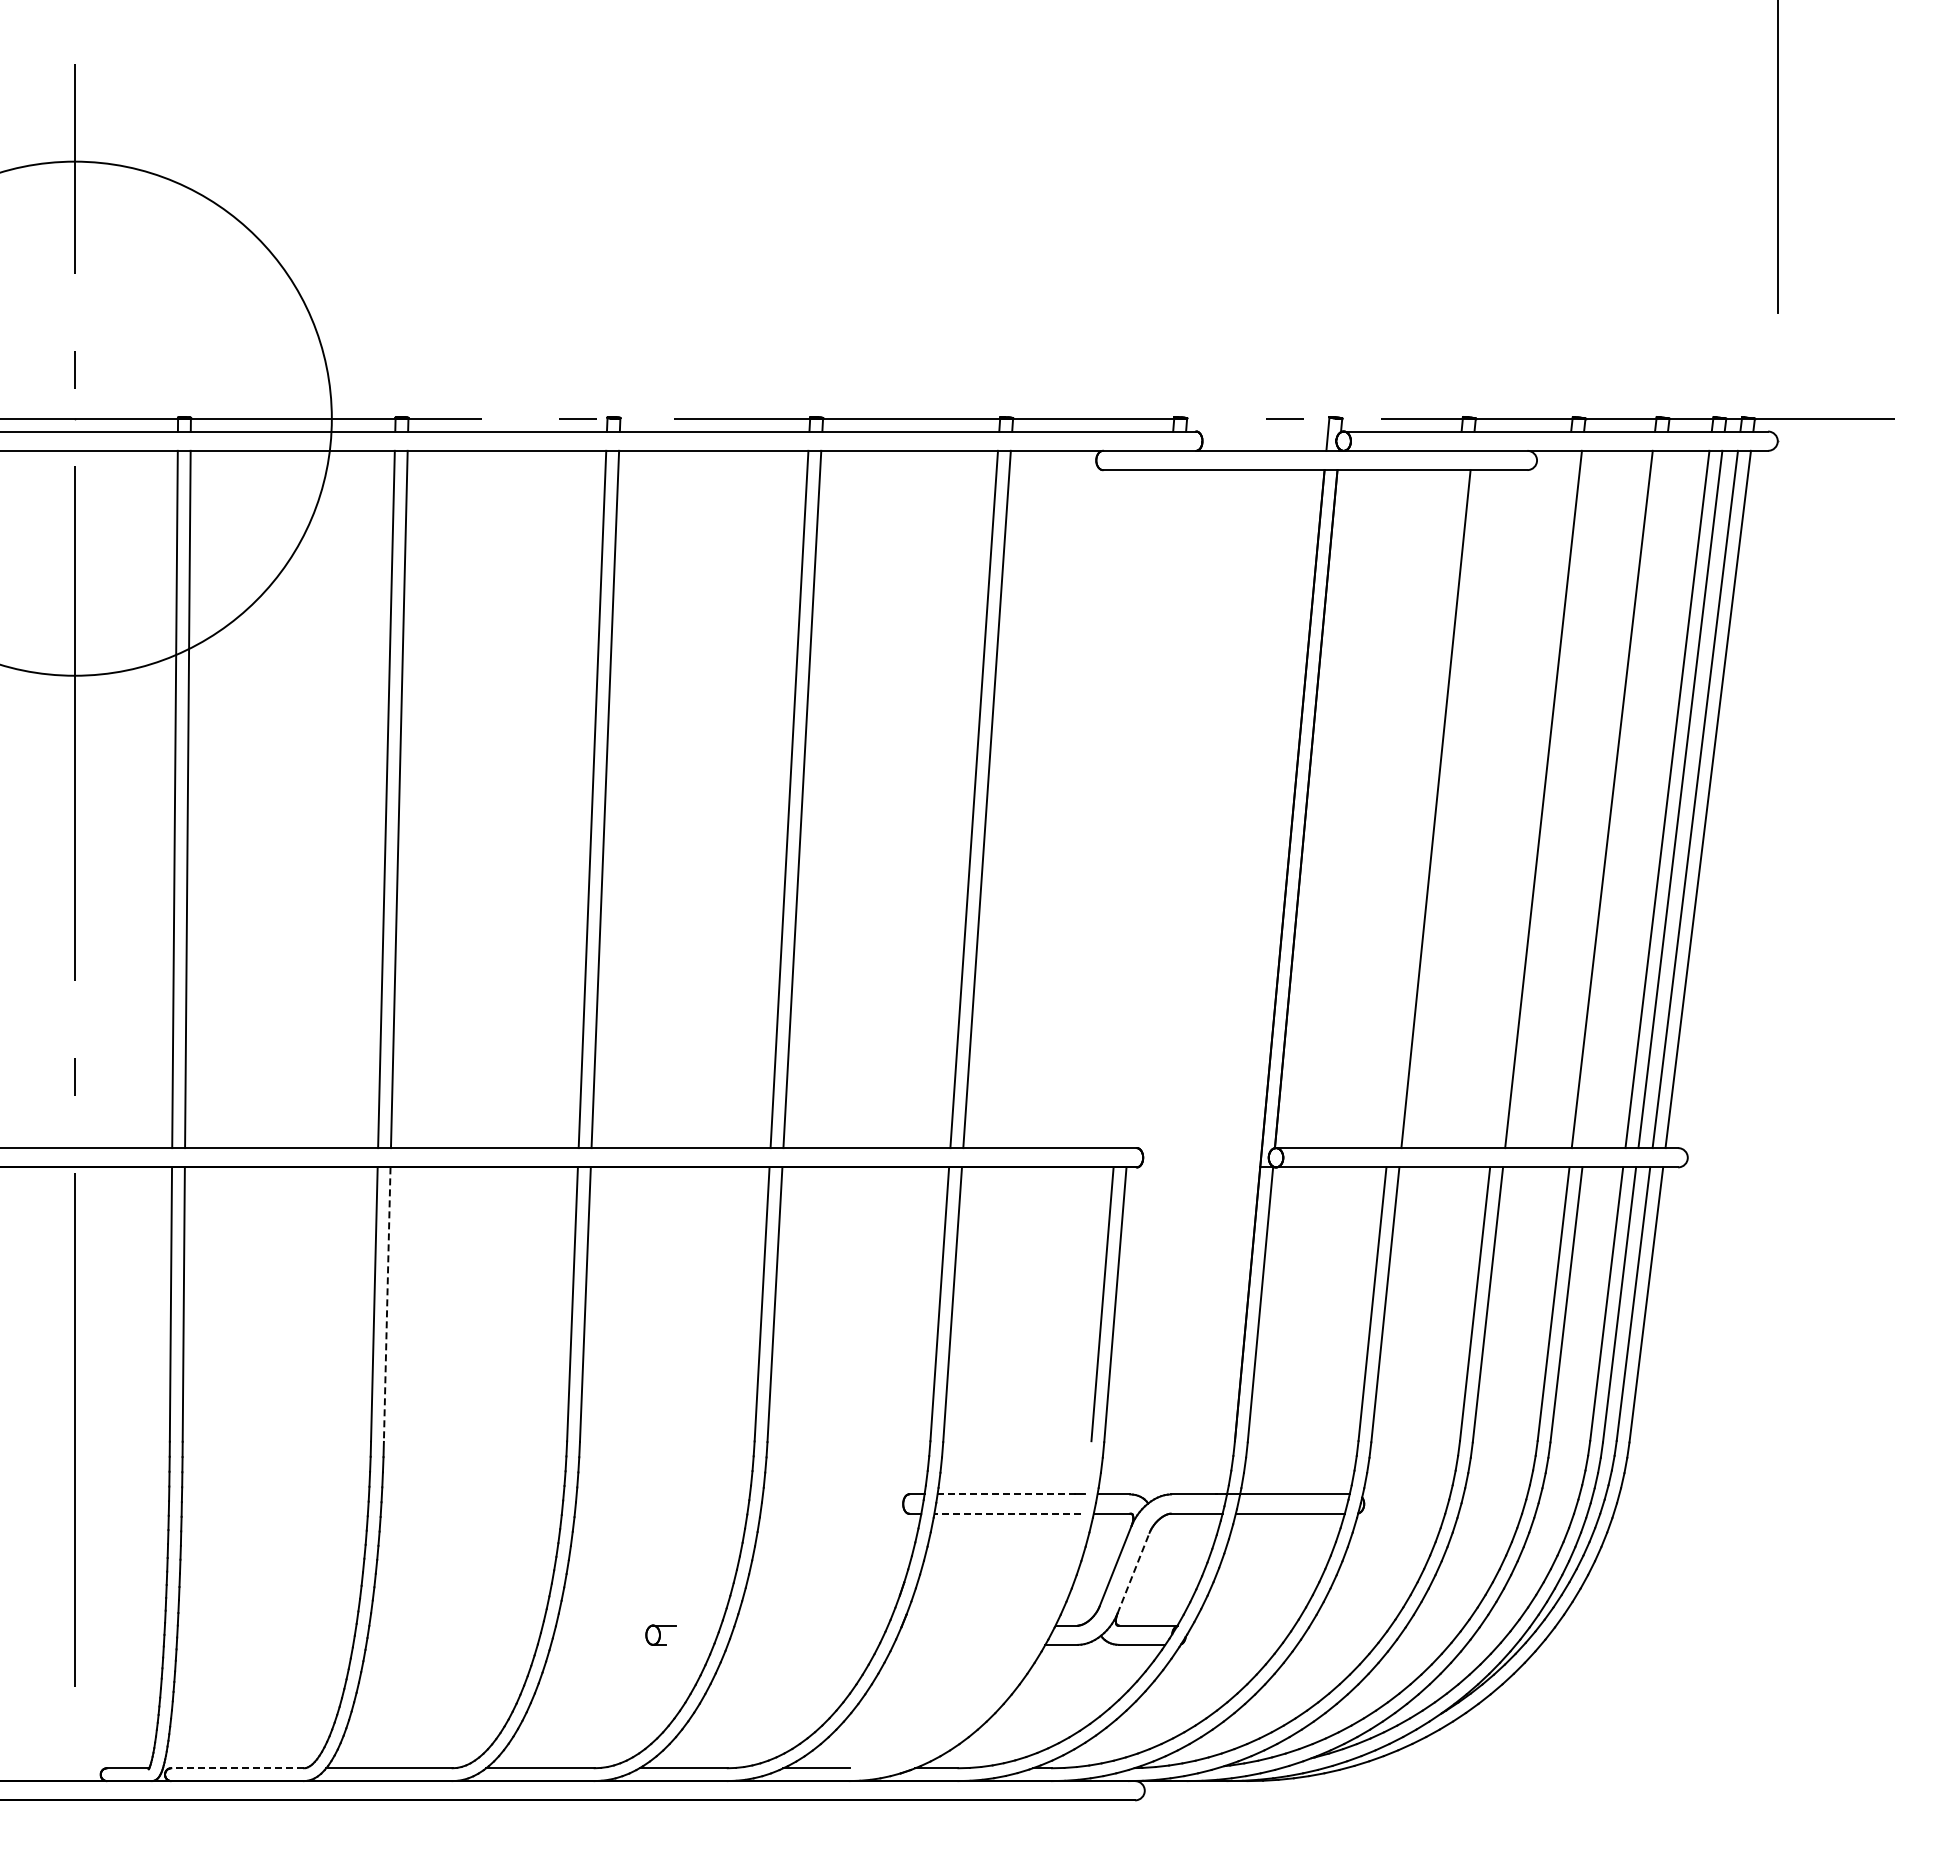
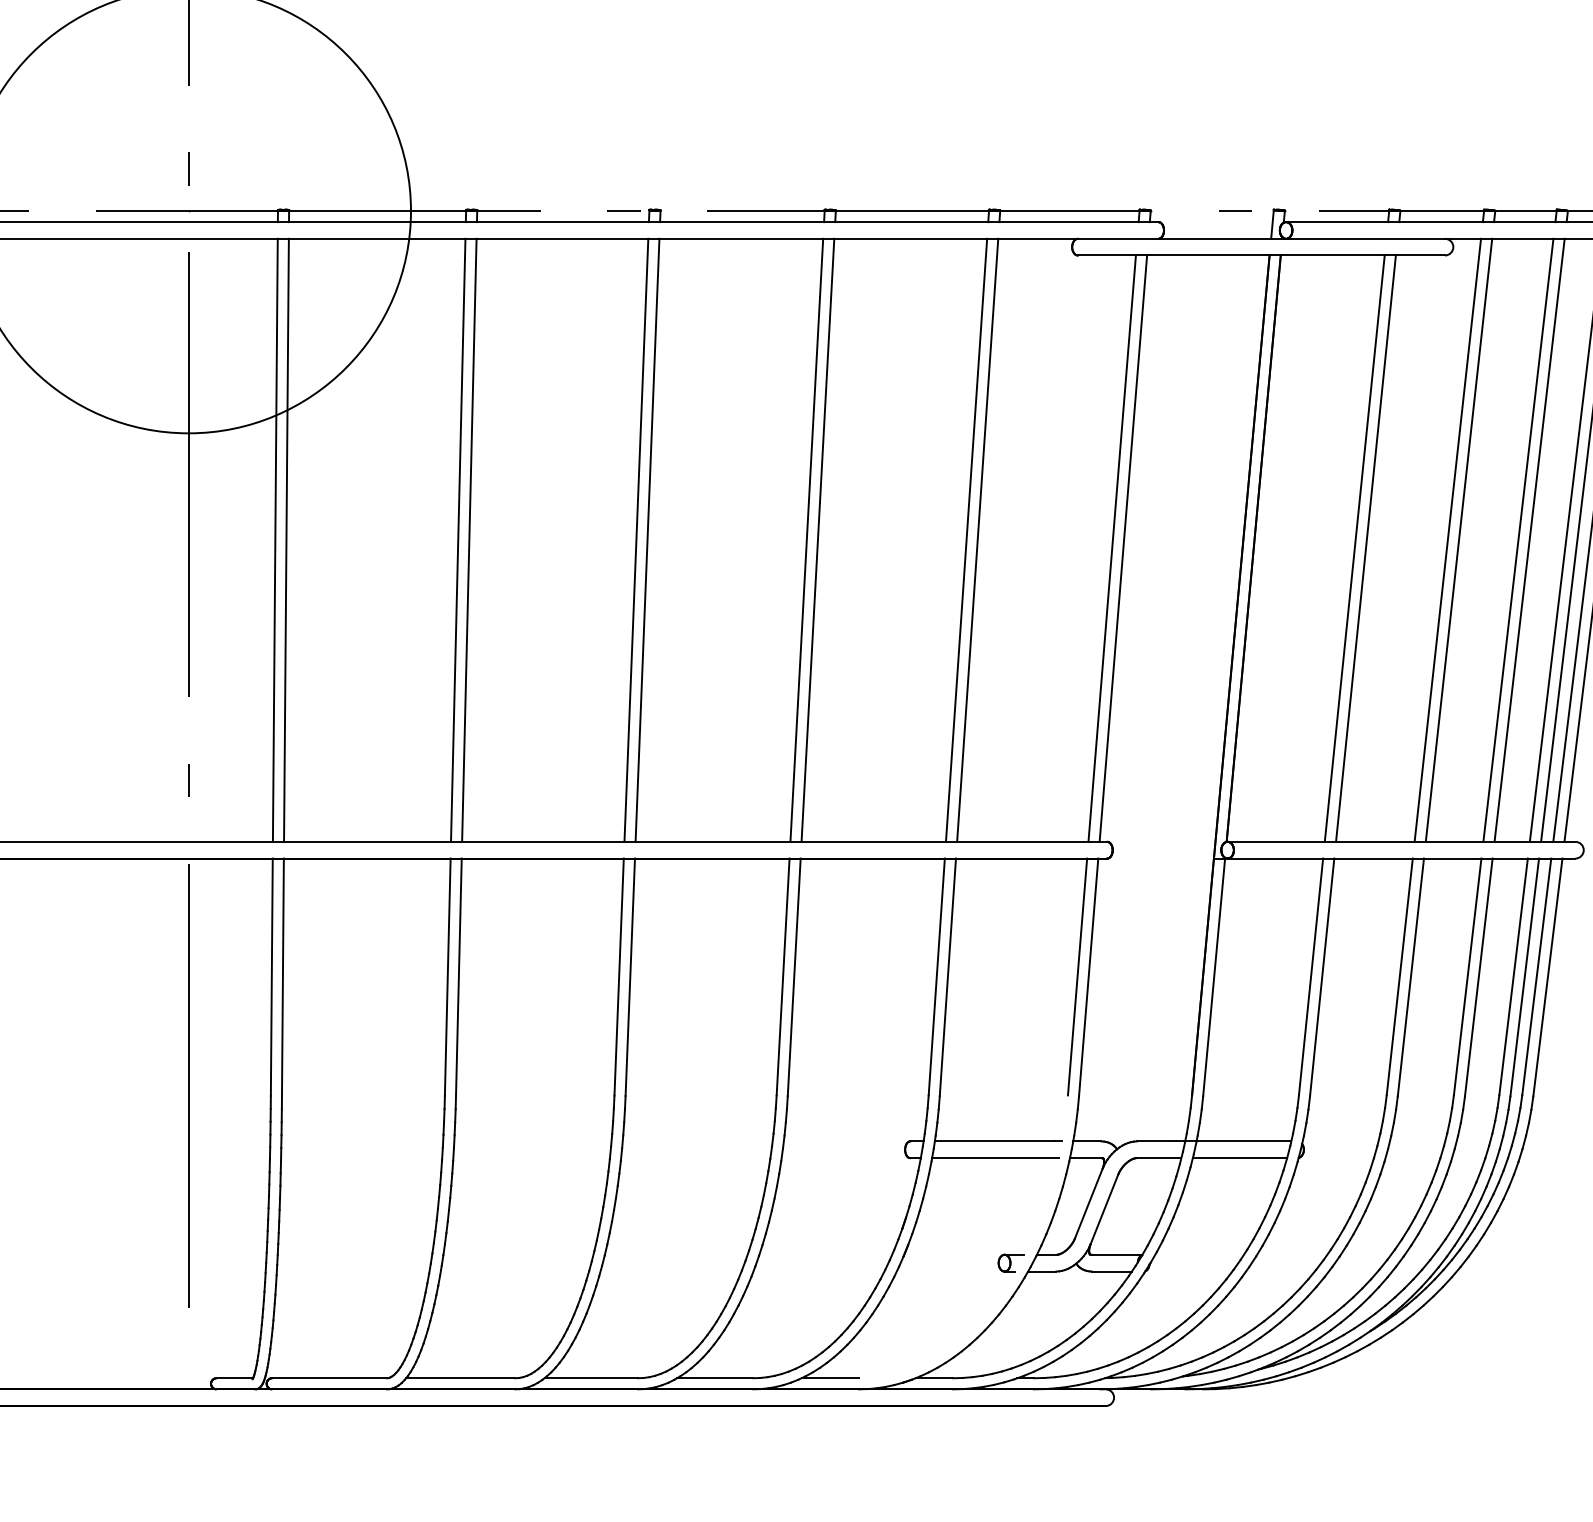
line: (1530, 799) -> (1447, 540), added
line: (1624, 799) -> (1529, 540), added
line: (1142, 809) -> (1112, 549), added
line: (1155, 809) -> (1123, 549), added
line: (1422, 809) -> (1354, 549), added
line: (387, 1305) -> (459, 978), dashed -> solid
line: (1006, 1494) -> (994, 1141), dashed -> solid
line: (1007, 1513) -> (995, 1157), dashed -> solid
line: (1133, 1572) -> (1104, 1208), dashed -> solid
part: (660, 1634) -> (1010, 1262), moved
line: (237, 1768) -> (329, 1378), dashed -> solid

